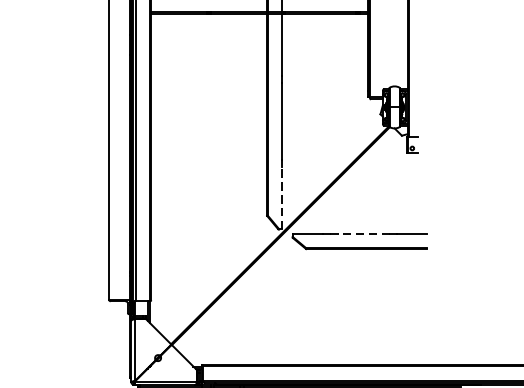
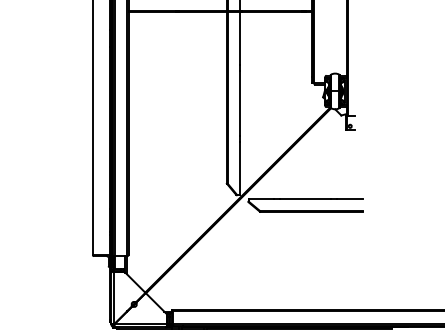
line: (282, 198) -> (239, 168), dashed -> solid
line: (359, 234) -> (305, 199), dashed -> solid

